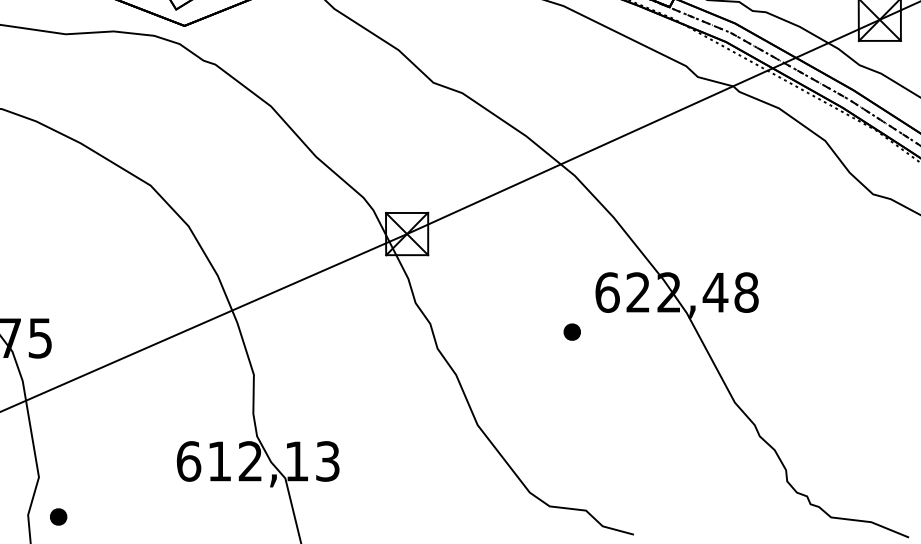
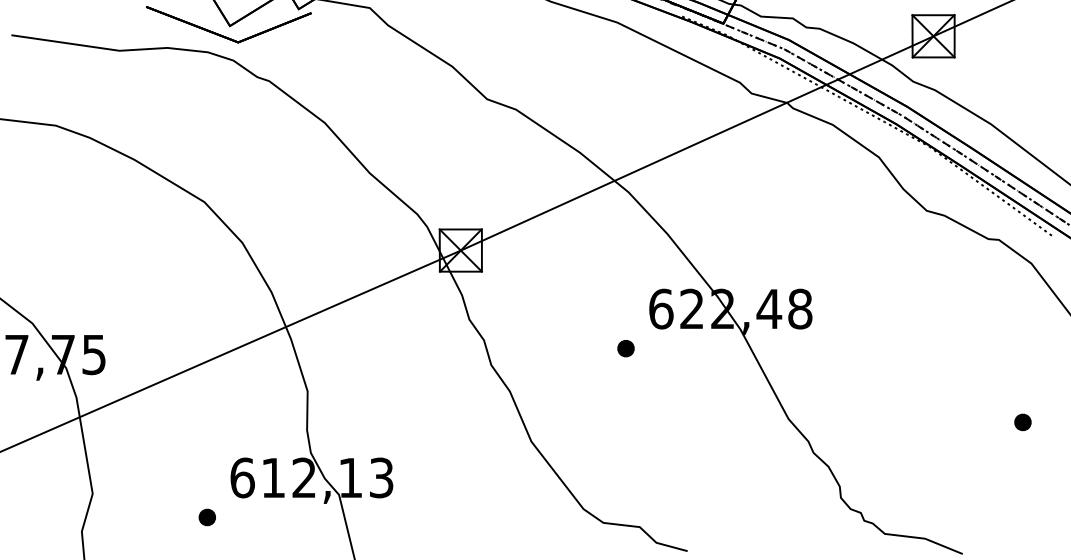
part: (57, 517) -> (206, 517), moved

